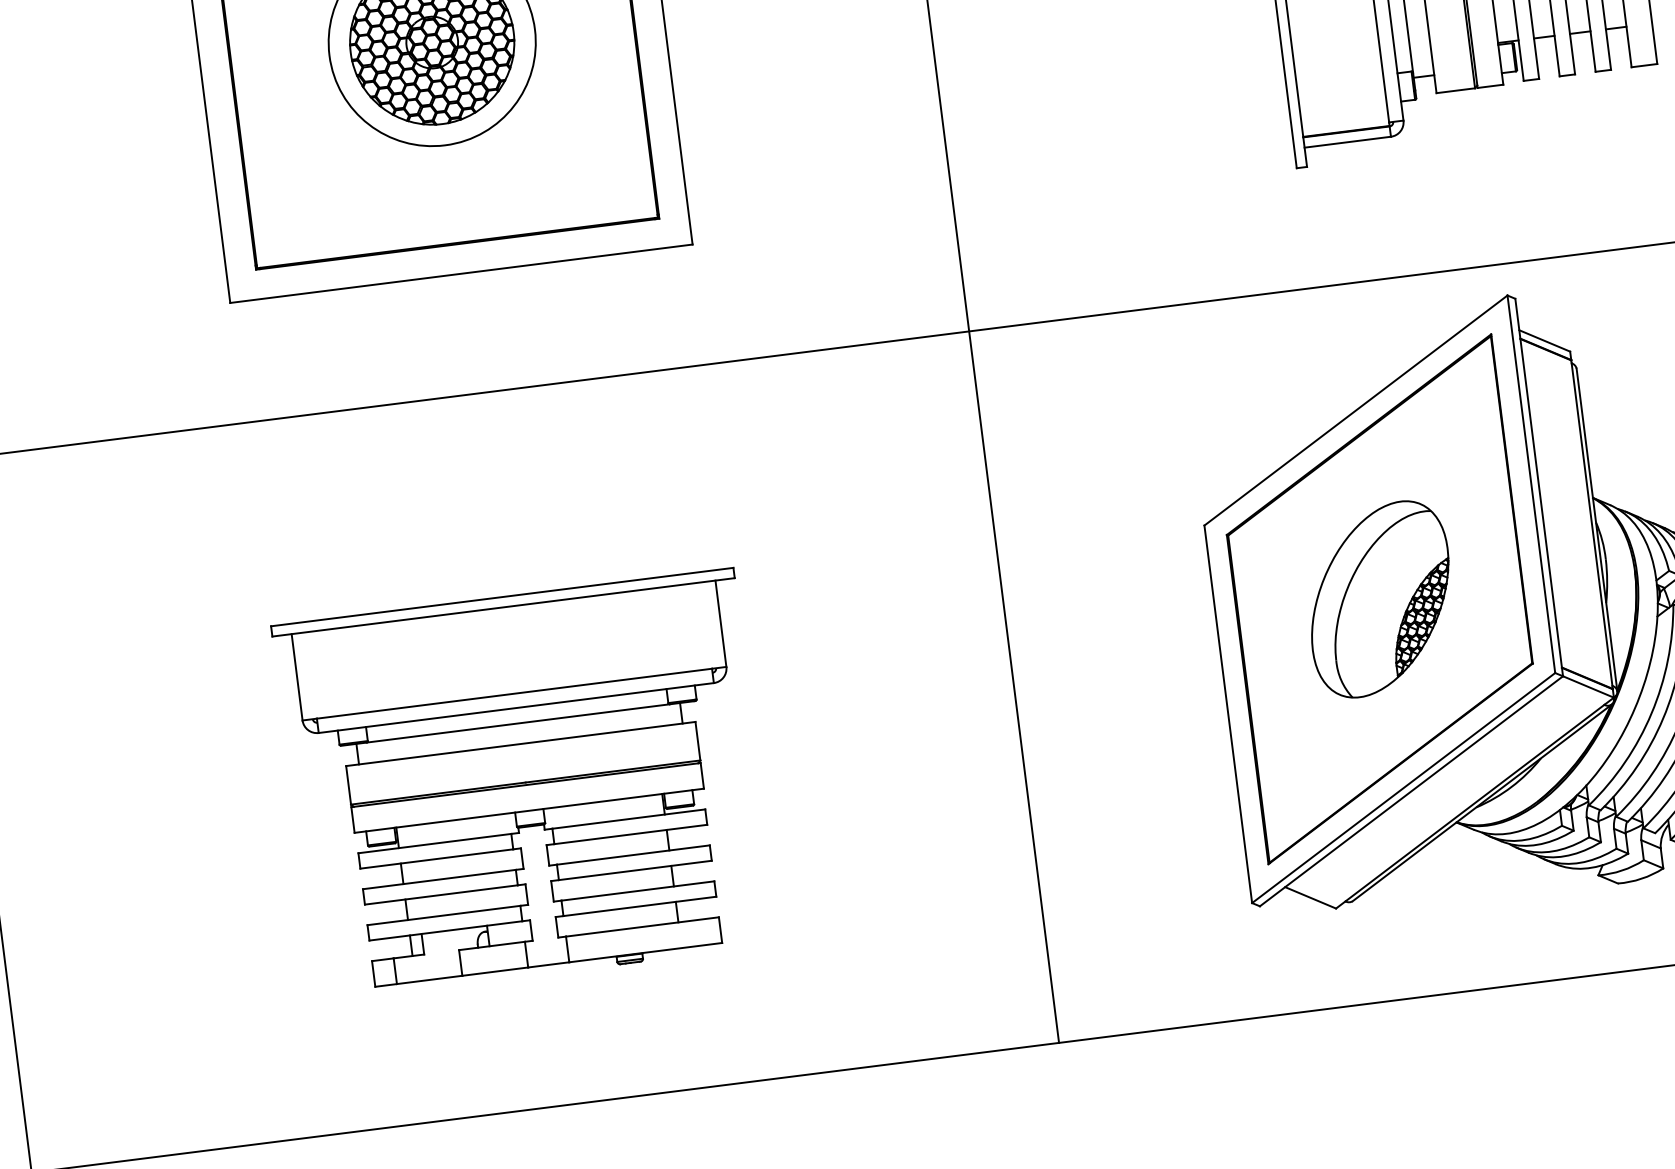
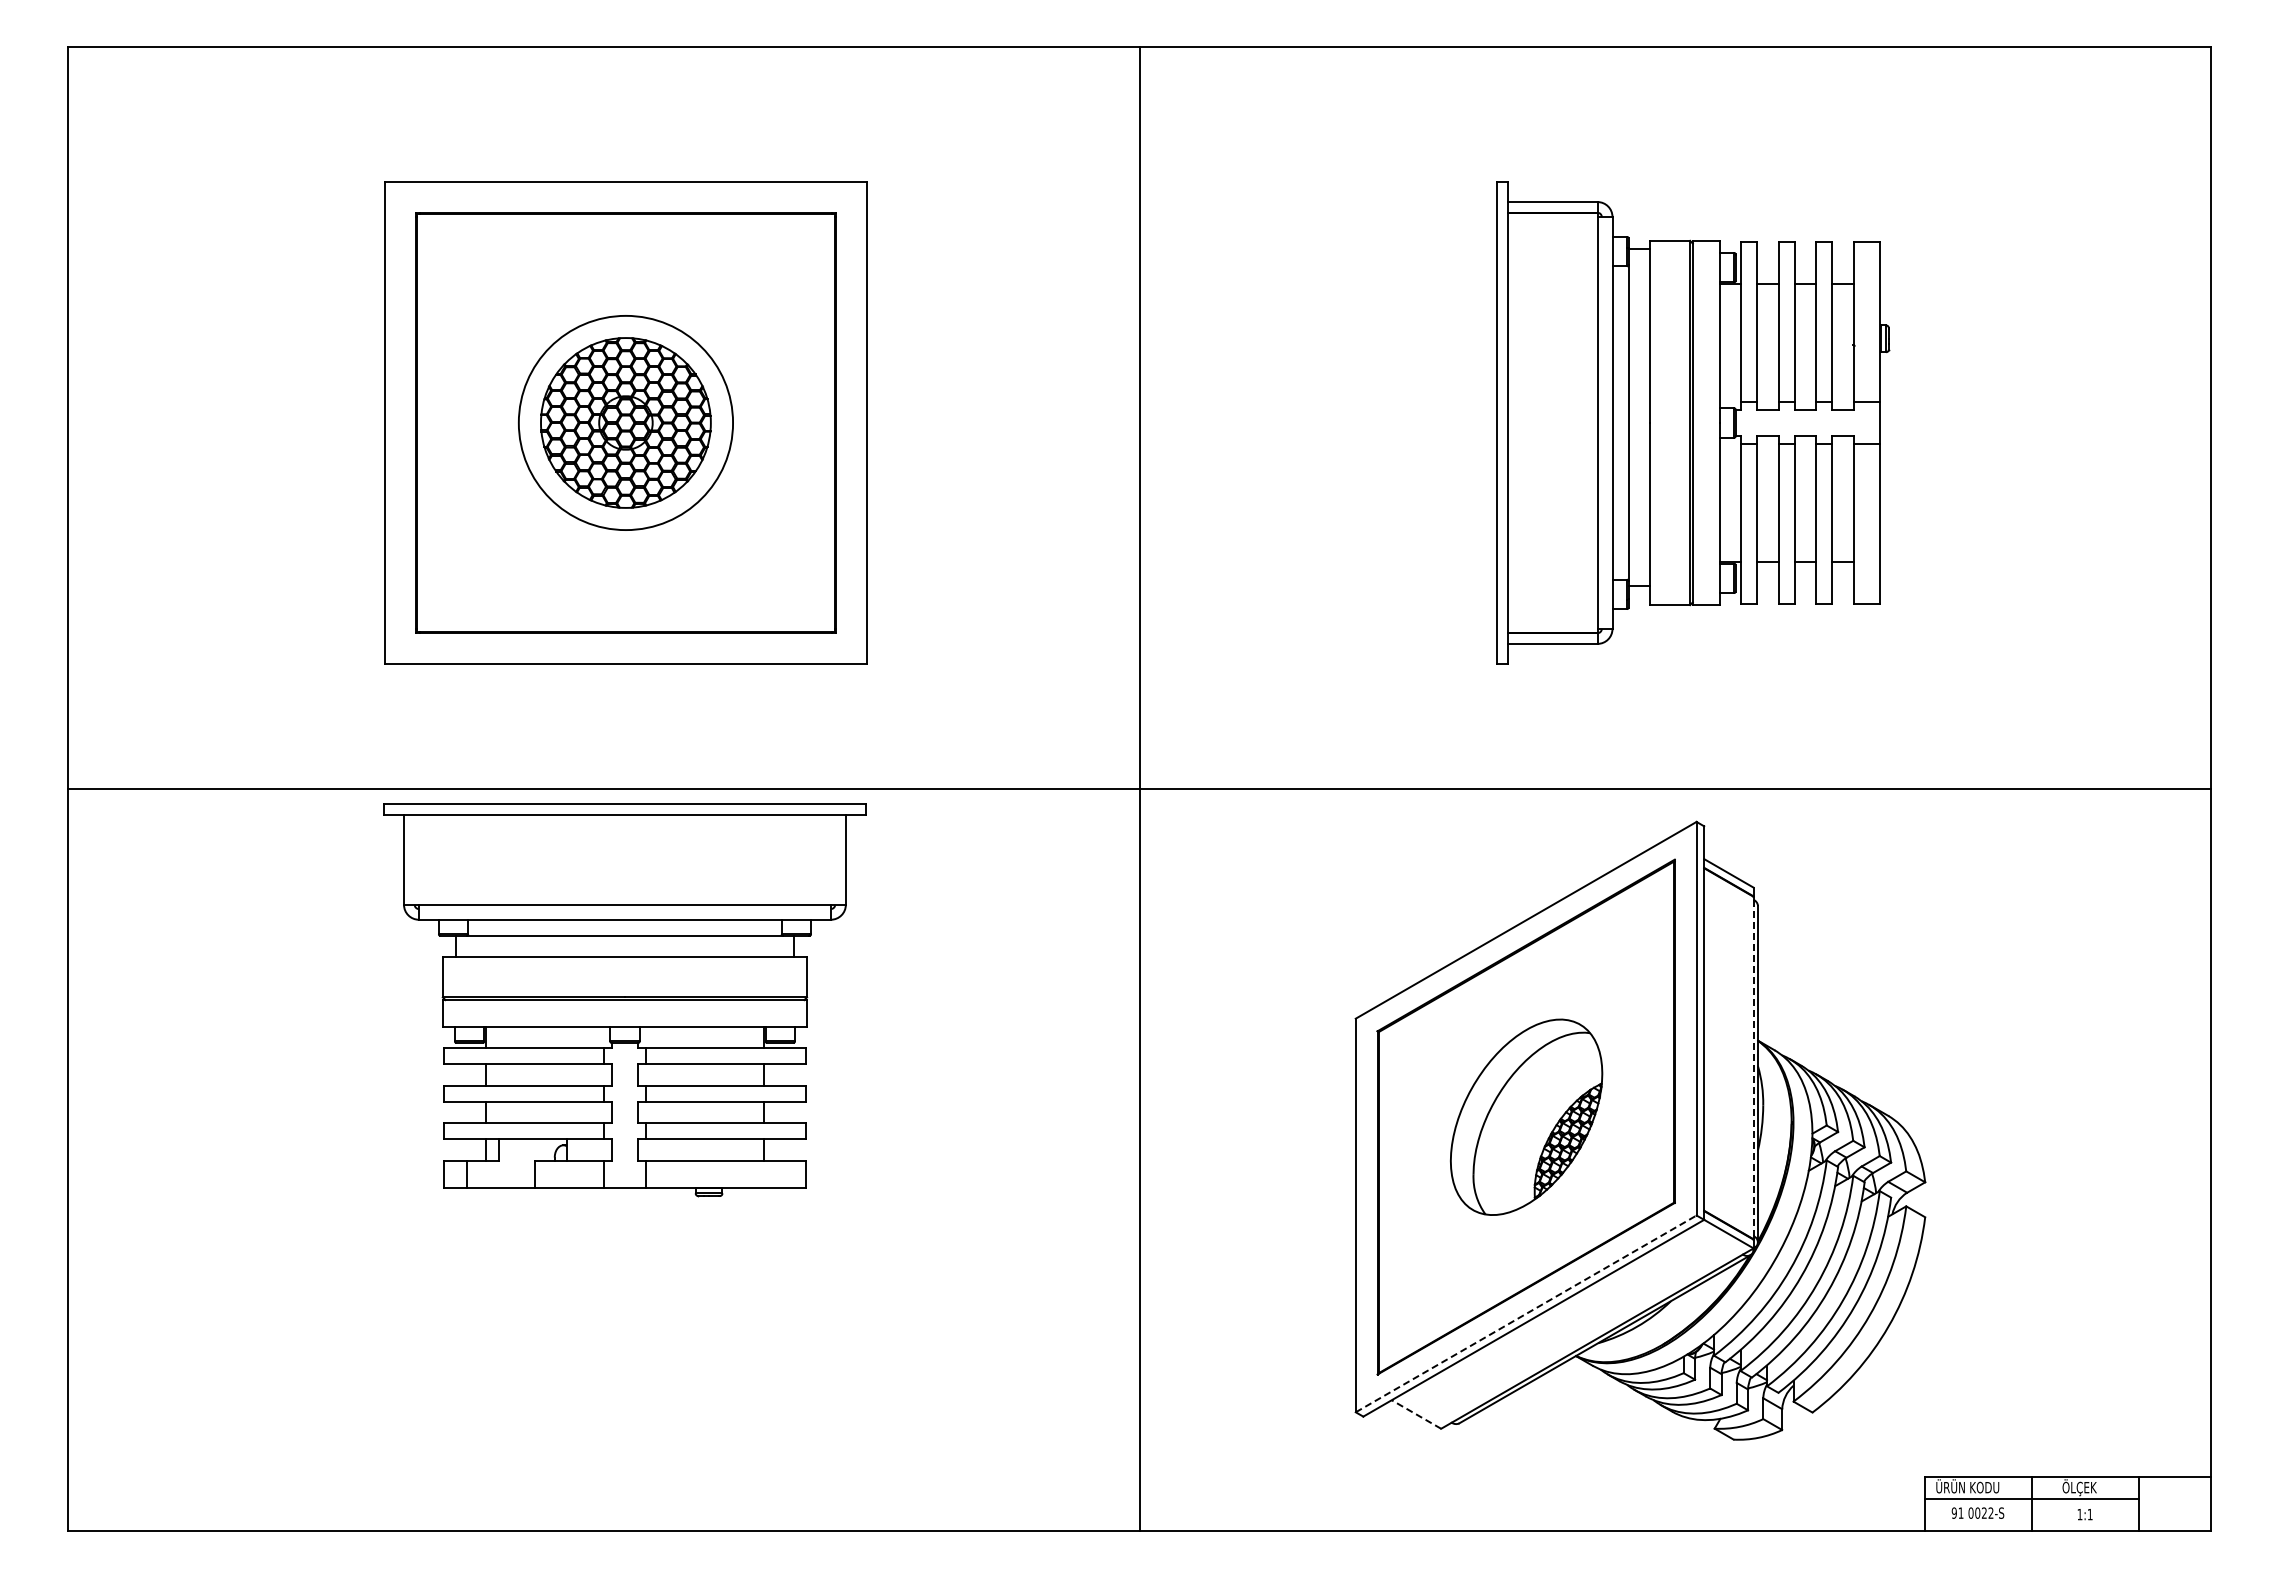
line: (1591, 525) -> (1753, 1068), solid -> dashed
part: (525, 785) -> (624, 1000), moved
line: (1403, 787) -> (1526, 1313), solid -> dashed
line: (1310, 897) -> (1416, 1414), solid -> dashed

